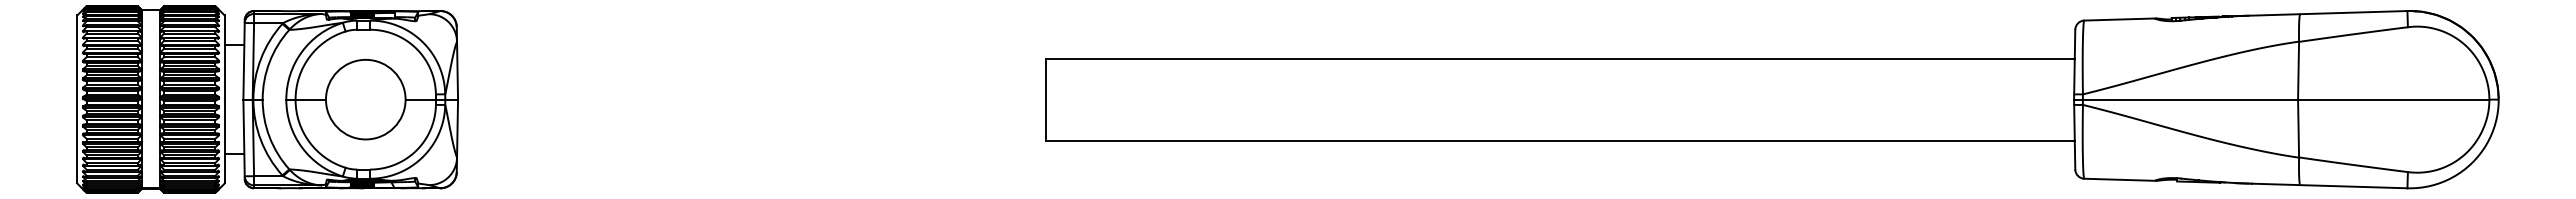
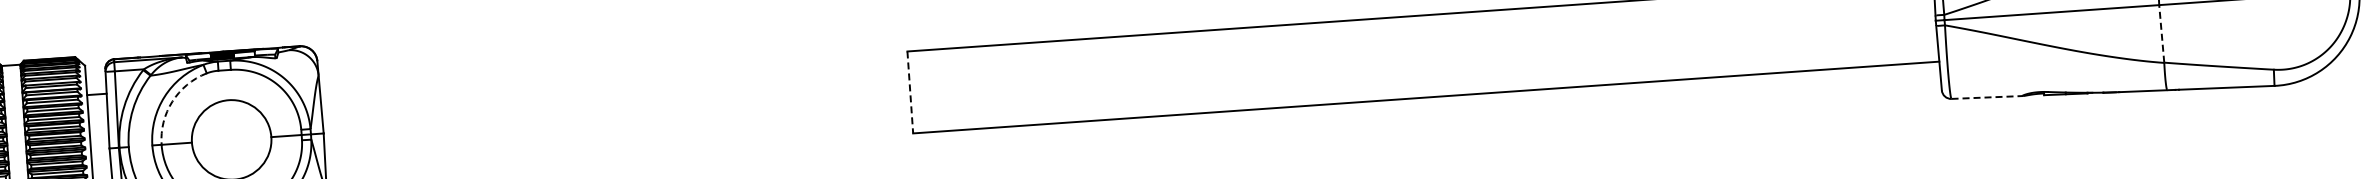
arc: (309, 57) -> (172, 101), solid -> dashed
line: (1046, 100) -> (910, 93), solid -> dashed
line: (2298, 128) -> (2161, 33), solid -> dashed
line: (2120, 179) -> (1987, 97), solid -> dashed

